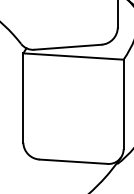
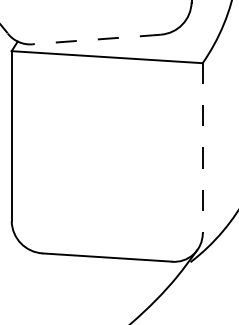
line: (68, 47) -> (97, 39), solid -> dashed
line: (123, 104) -> (202, 148), solid -> dashed

